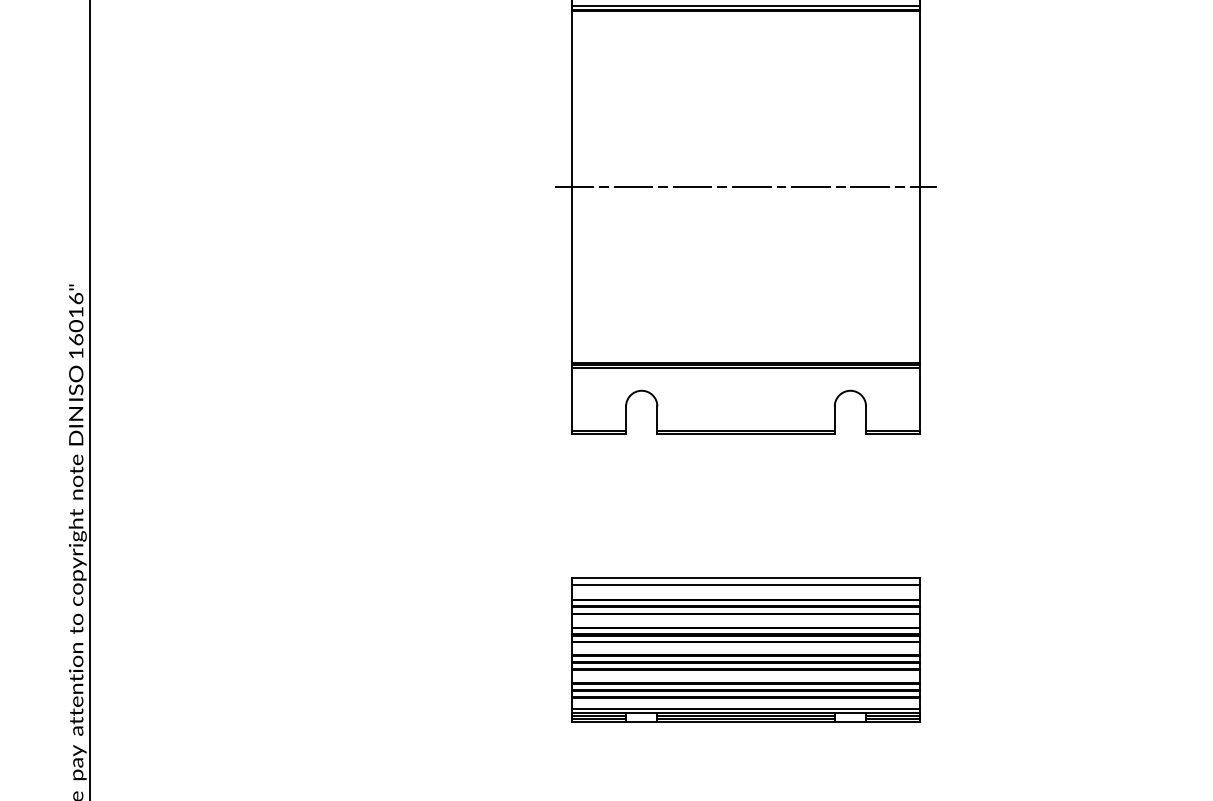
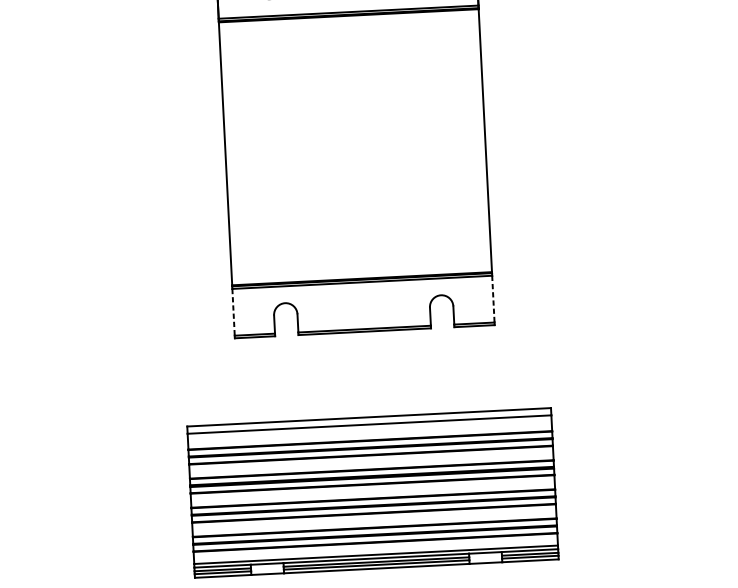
line: (745, 187) -> (355, 147), removed
line: (572, 399) -> (233, 312), solid -> dashed
line: (920, 399) -> (493, 299), solid -> dashed
part: (745, 649) -> (372, 492), size x1.4

